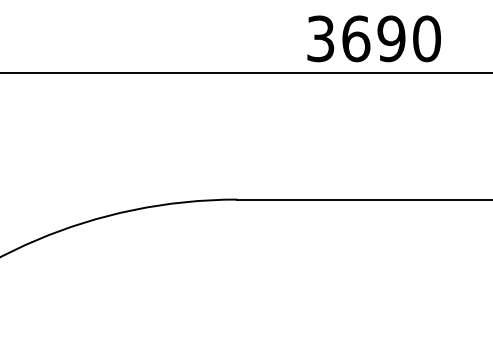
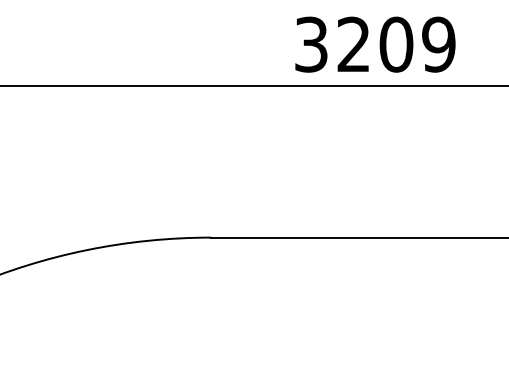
text: (391, 38) -> (396, 44), 3690 -> 3209

